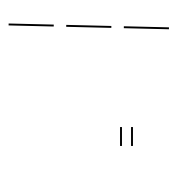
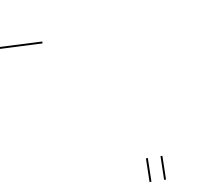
line: (88, 25) -> (86, 35), removed
line: (145, 27) -> (159, 27), removed

